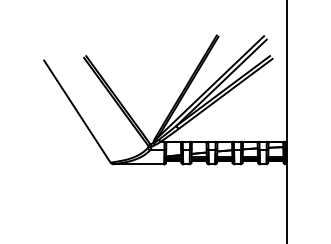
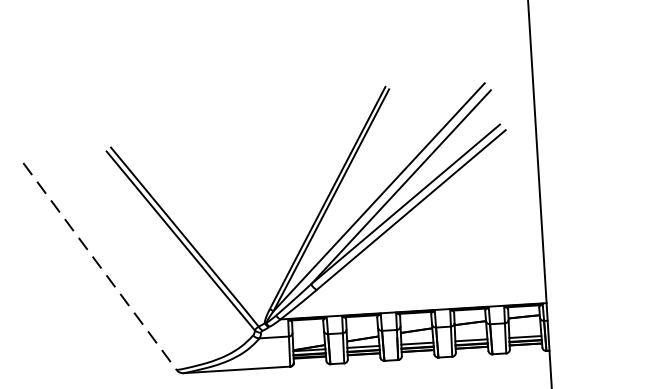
line: (77, 111) -> (100, 266), solid -> dashed

